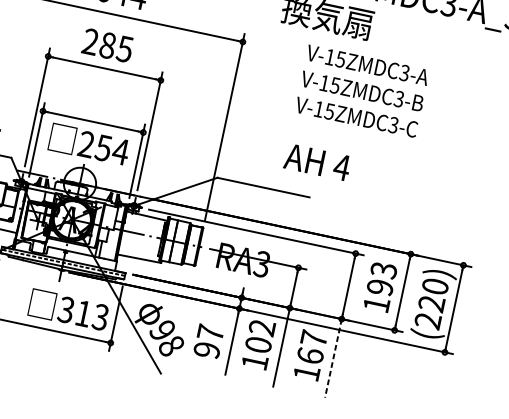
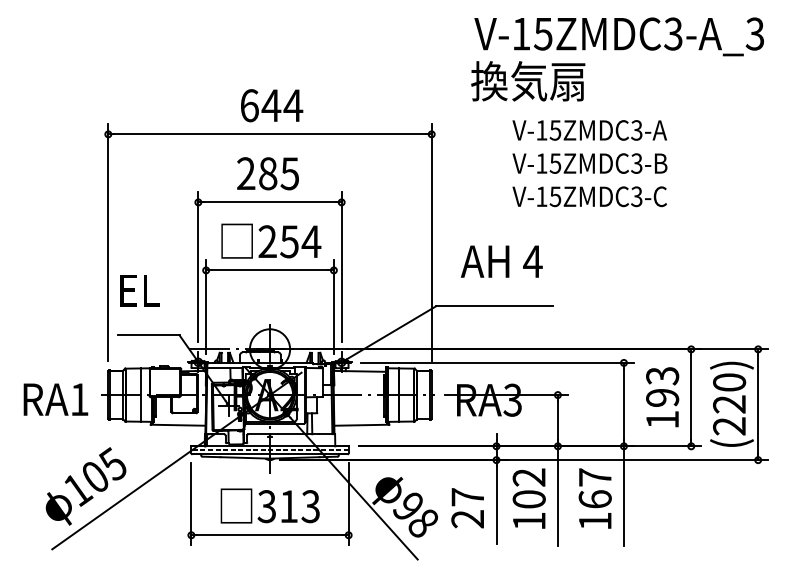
text: (89, 144) -> (271, 240), moved
text: (317, 162) -> (501, 261), moved
text: (68, 309) -> (269, 505), moved
text: (207, 350) -> (468, 519), 97 -> 27
line: (333, 358) -> (623, 496), dashed -> solid

